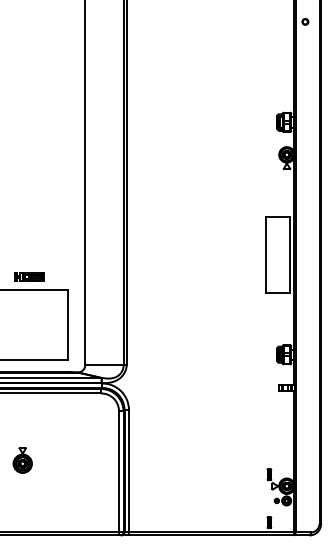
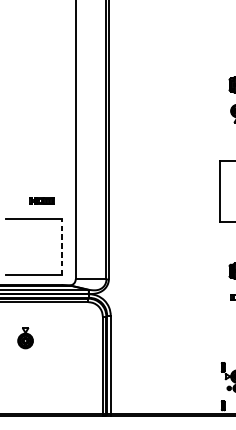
part: (29, 276) -> (42, 200), moved
line: (68, 324) -> (62, 246), solid -> dashed
part: (22, 460) -> (25, 338), moved

